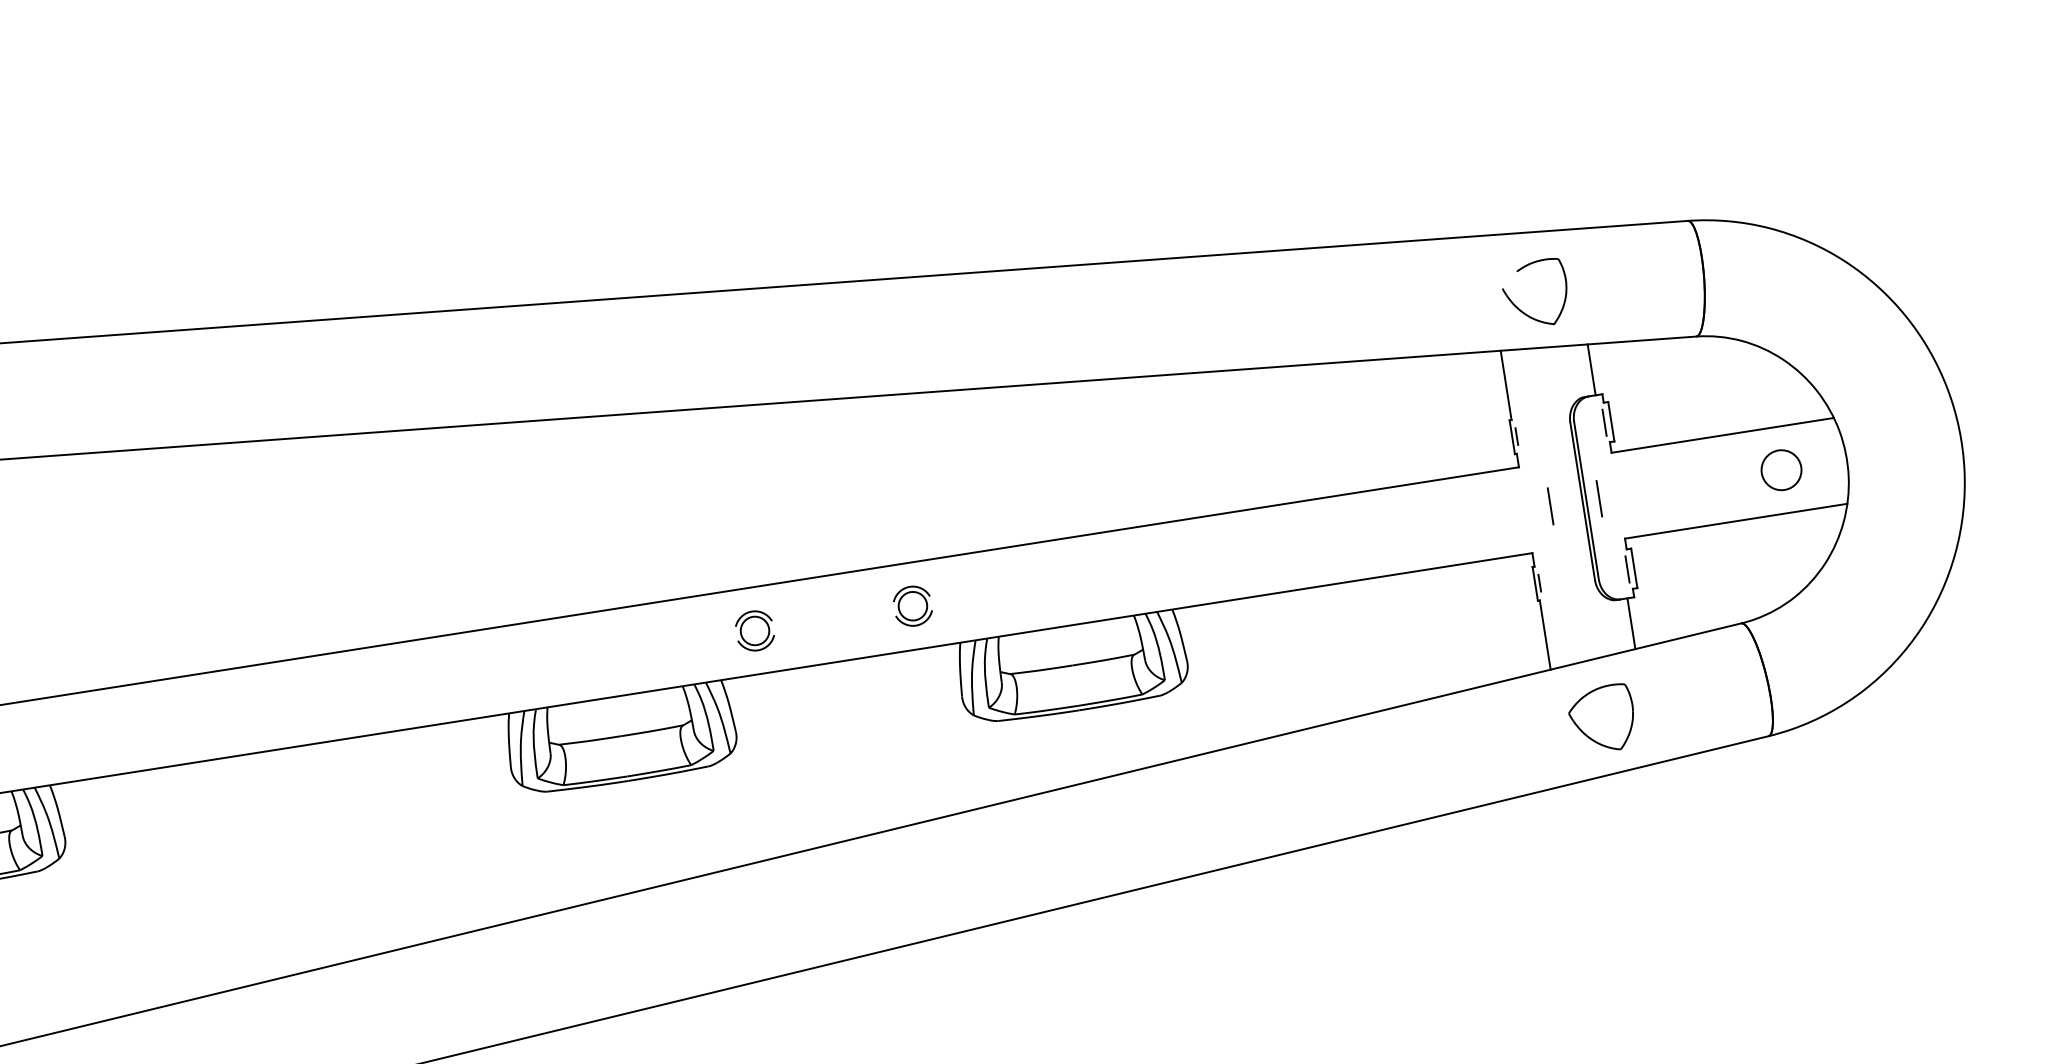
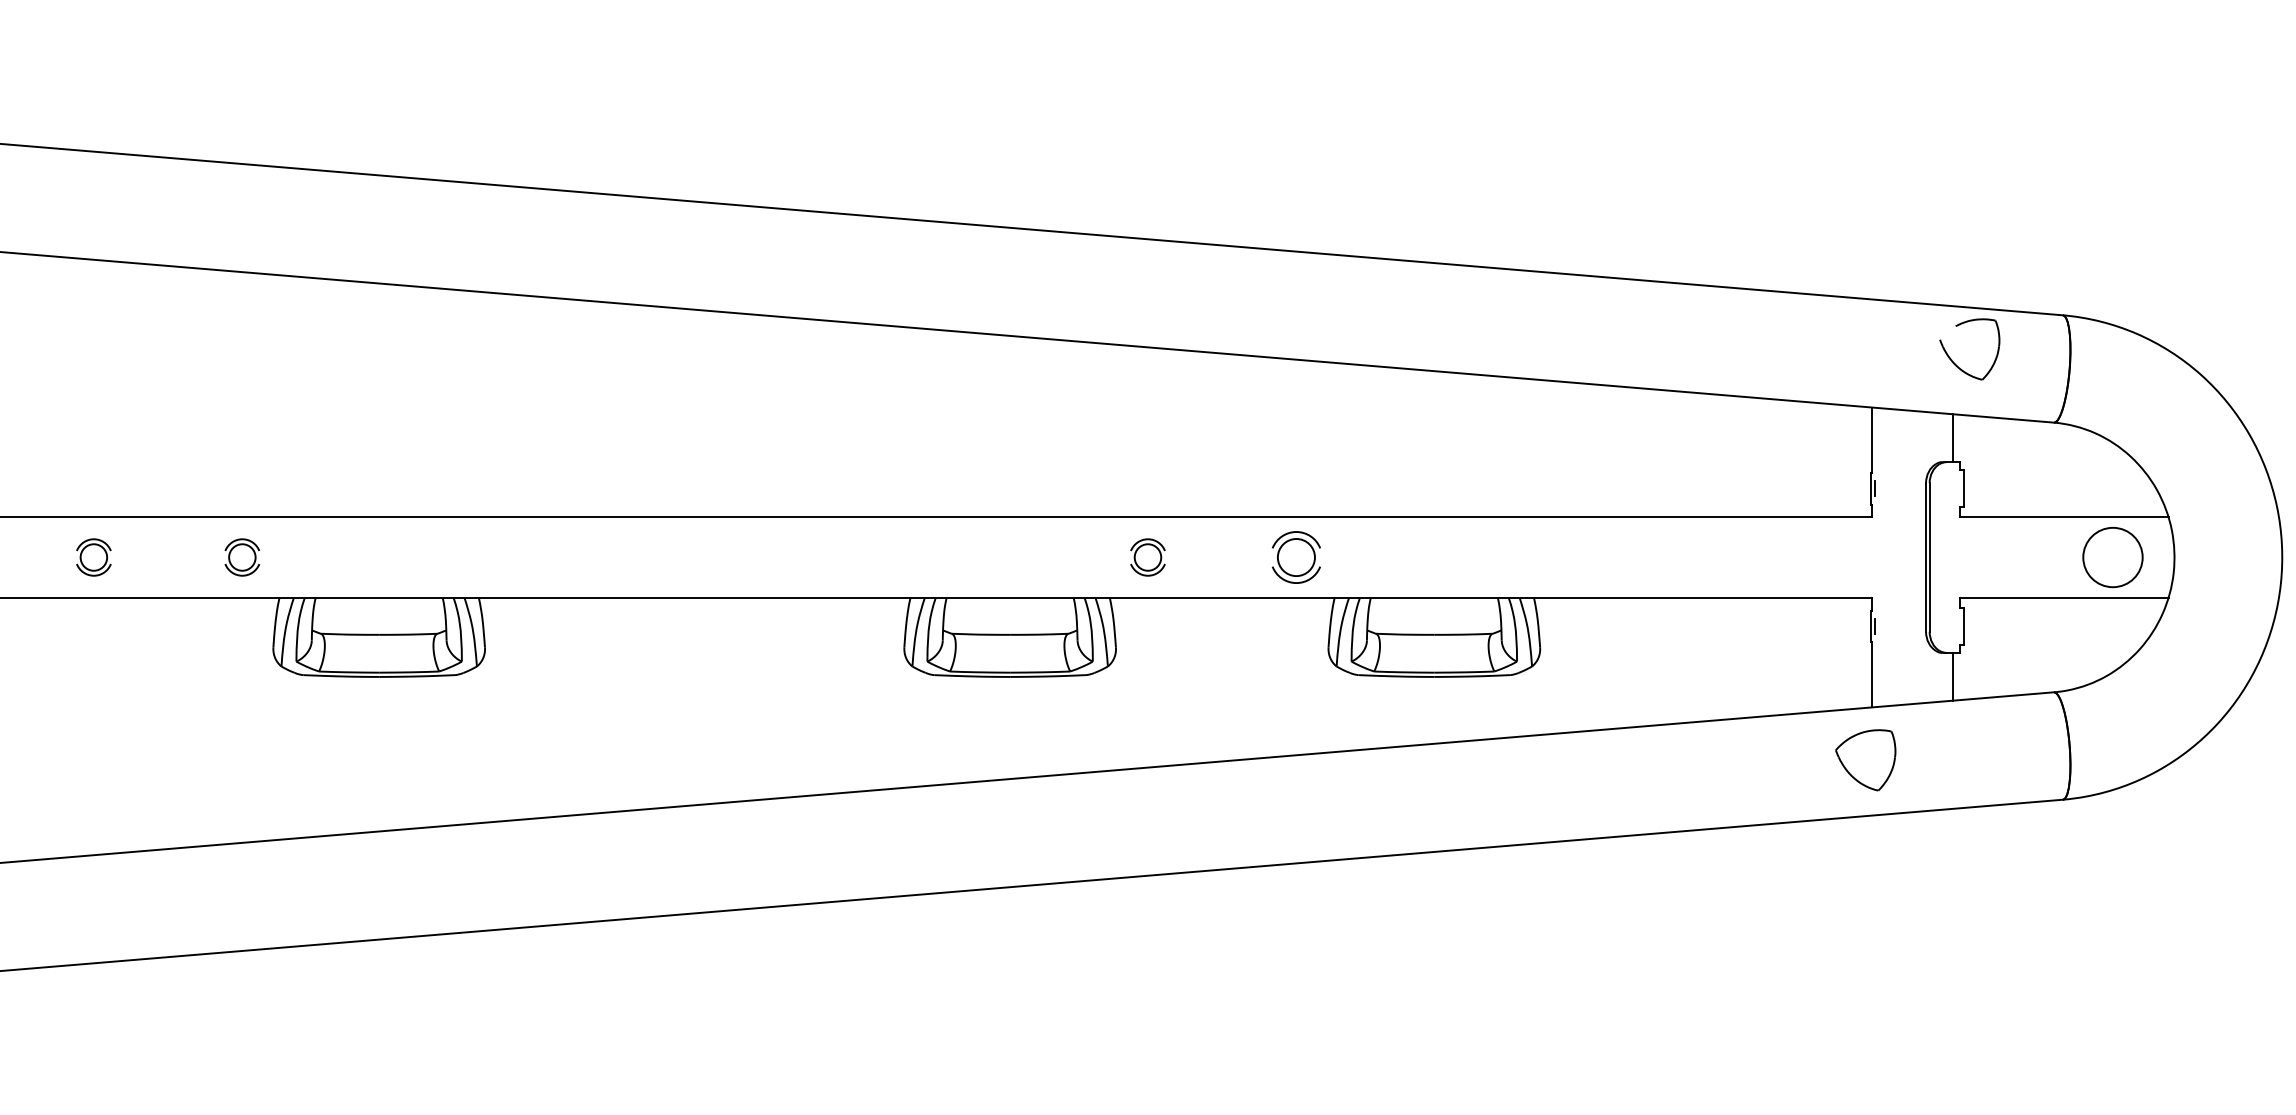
part: (1522, 311) -> (1955, 363), moved
line: (1604, 422) -> (1957, 488), removed
circle: (1781, 470) -> (2112, 557), size x1.6
line: (1599, 498) -> (1941, 557), removed
line: (1550, 506) -> (1895, 557), removed
line: (1627, 569) -> (1957, 626), removed
part: (913, 606) -> (1296, 557), size x1.4
part: (1602, 719) -> (1865, 760), moved

